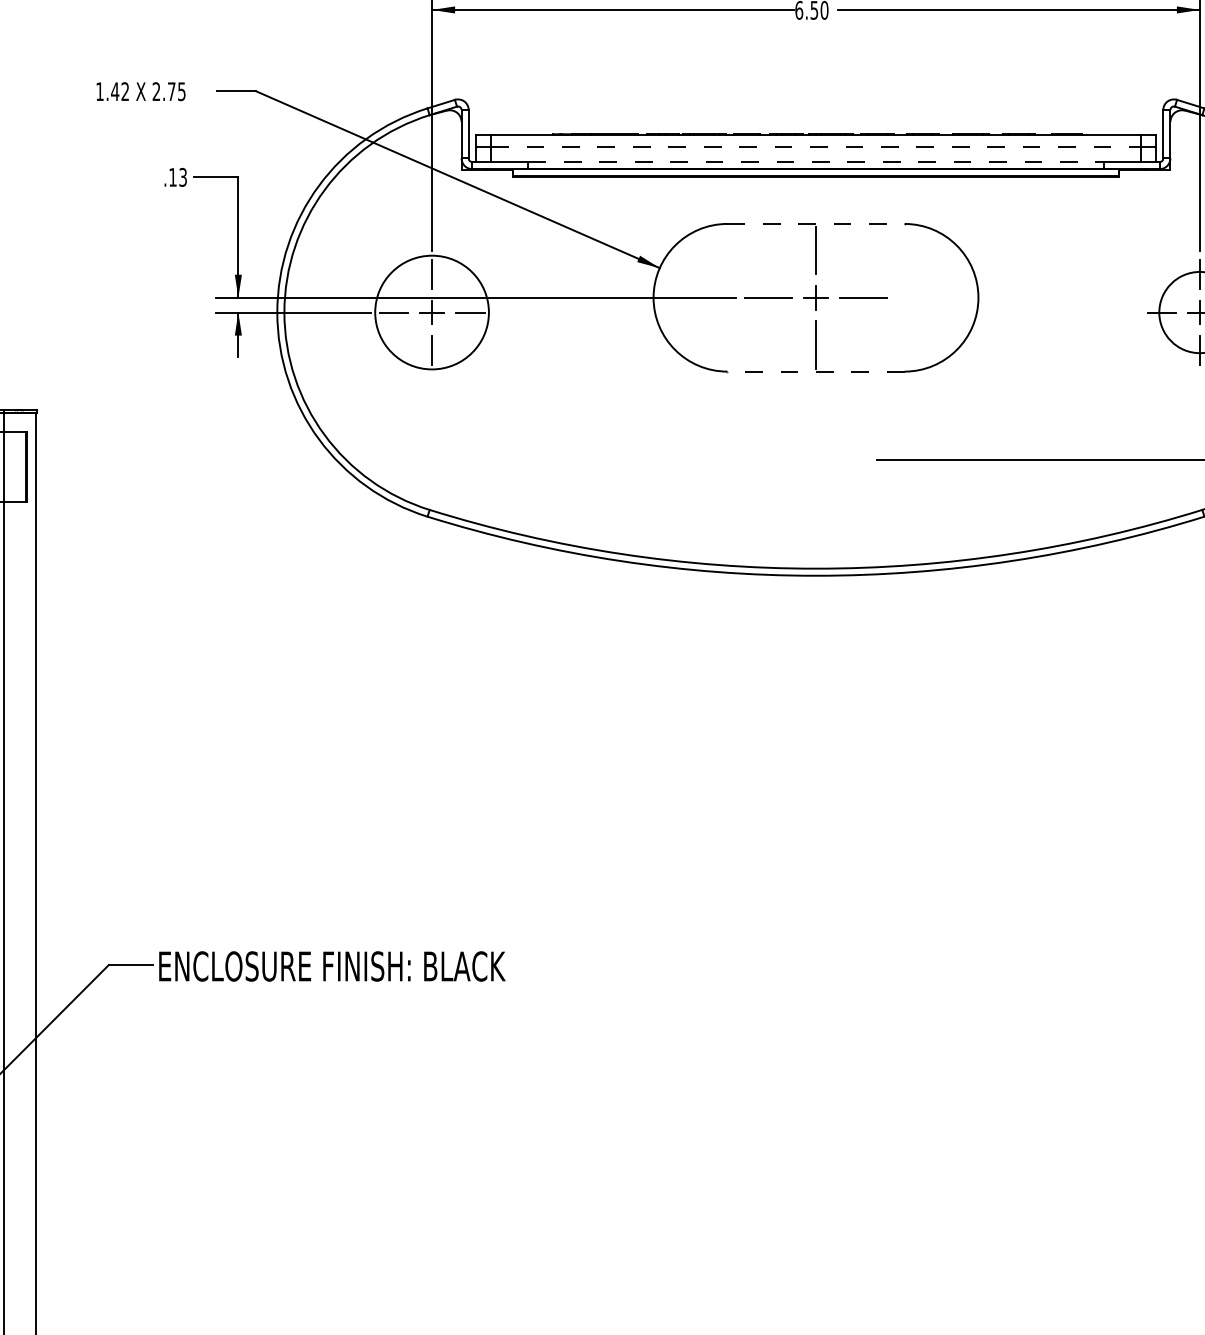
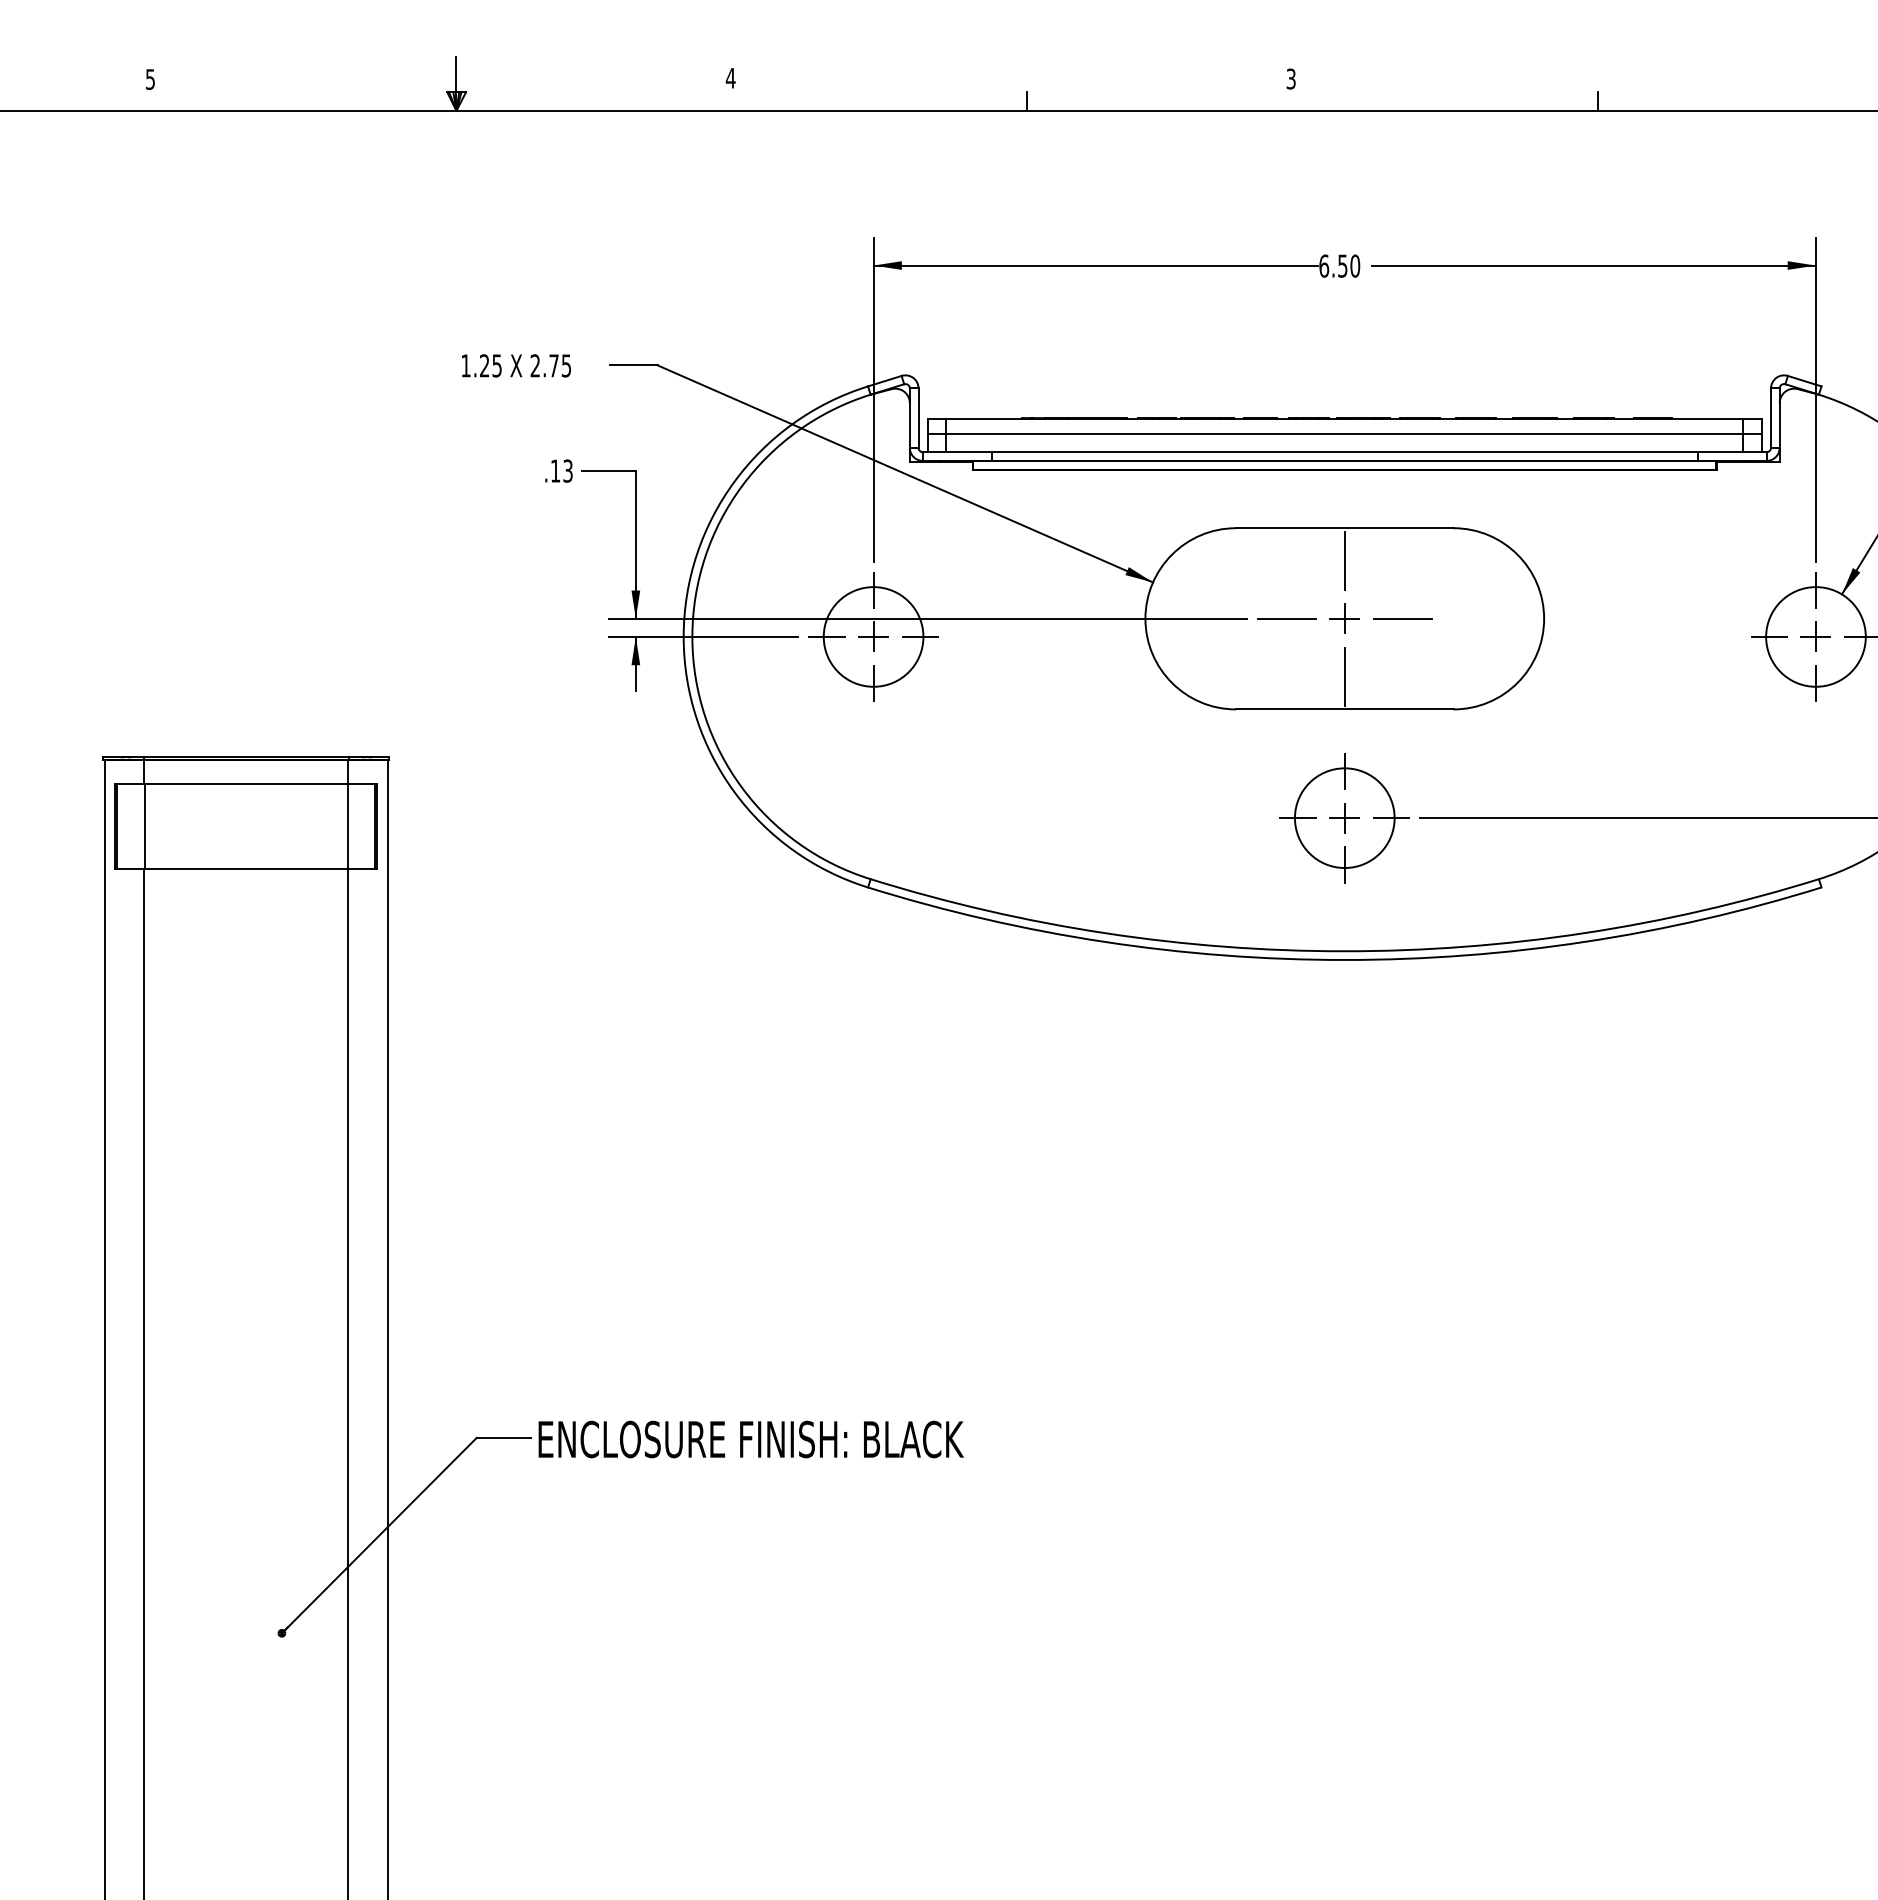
text: (119, 91) -> (490, 365), 1.42 -> 1.25
line: (815, 147) -> (1344, 434), dashed -> solid
line: (815, 162) -> (1344, 452), dashed -> solid
line: (815, 224) -> (1344, 528), dashed -> solid
circle: (432, 312) -> (873, 636), size x0.71
line: (815, 371) -> (1344, 709), dashed -> solid
part: (815, 460) -> (1344, 818), added

